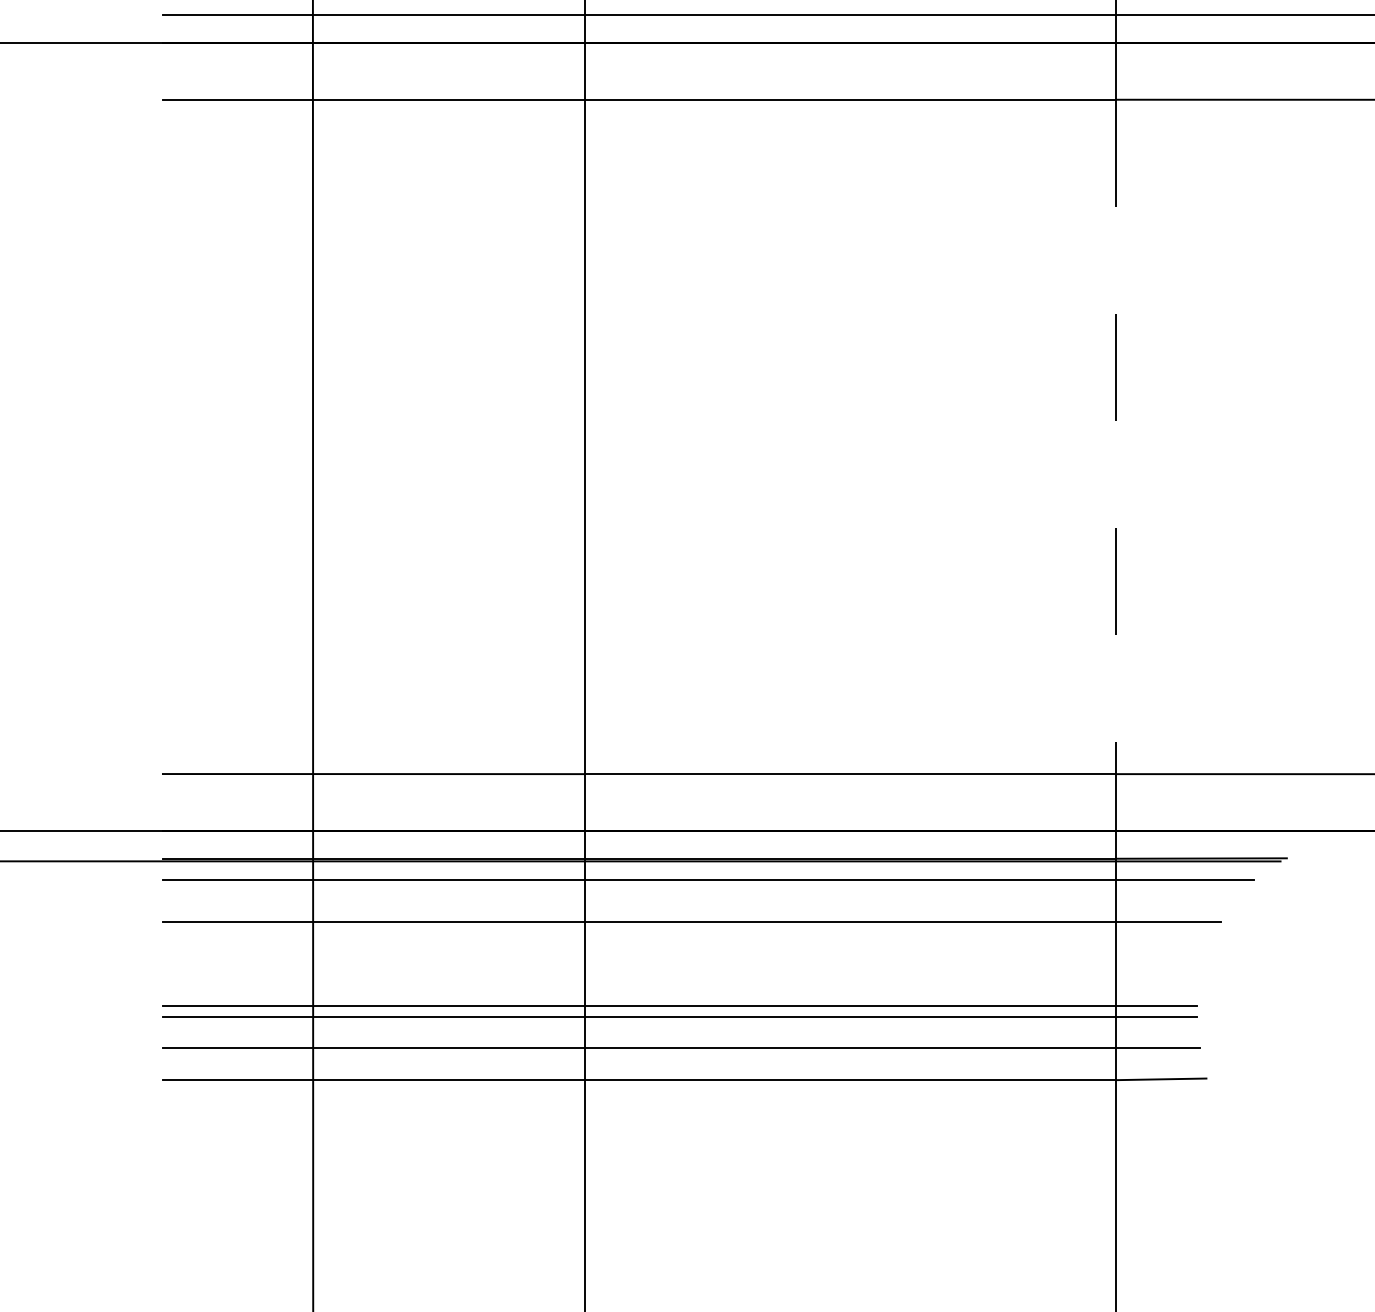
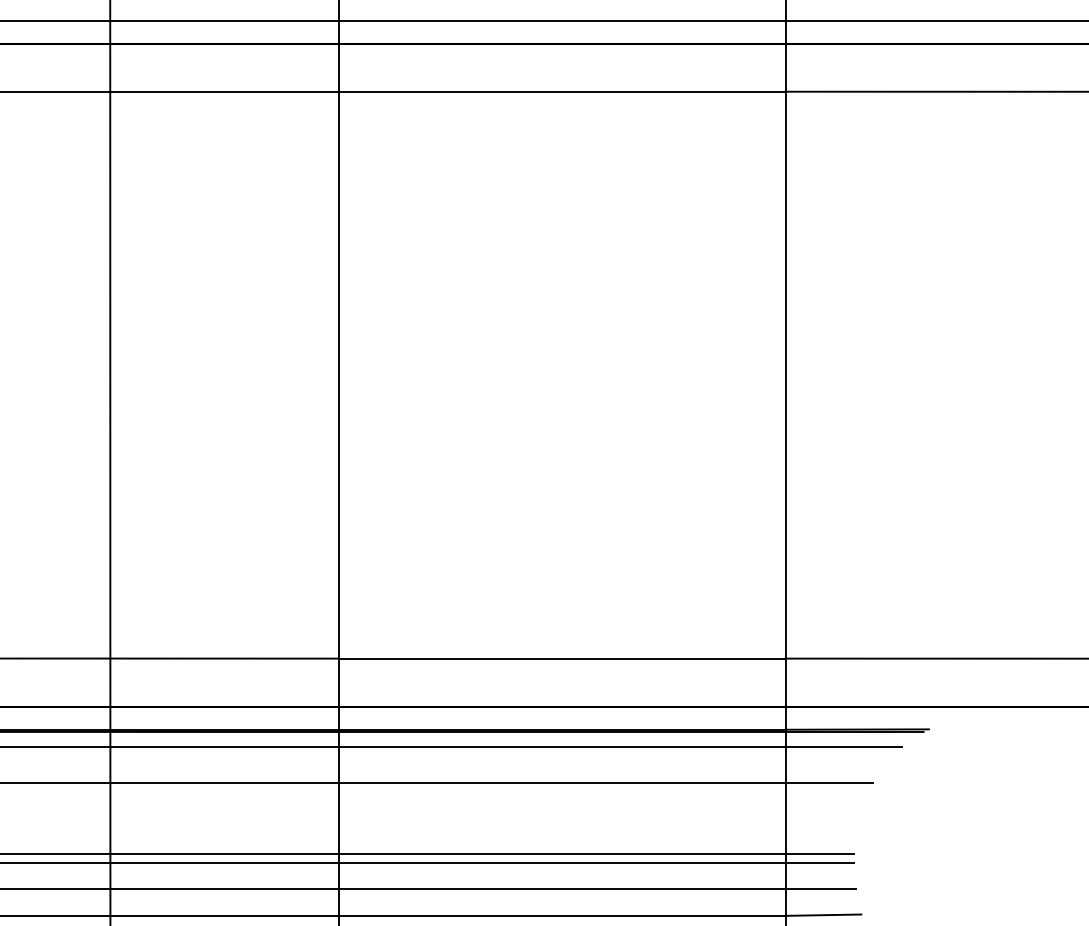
line: (1116, 437) -> (785, 375), dashed -> solid

